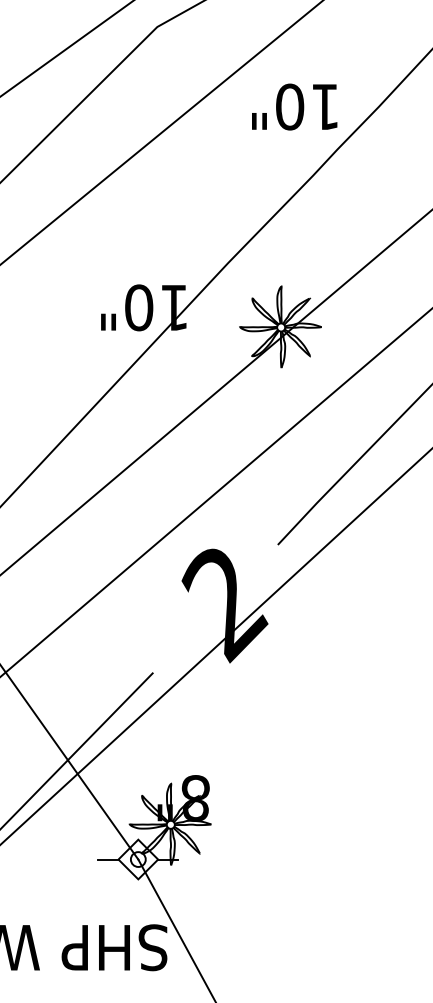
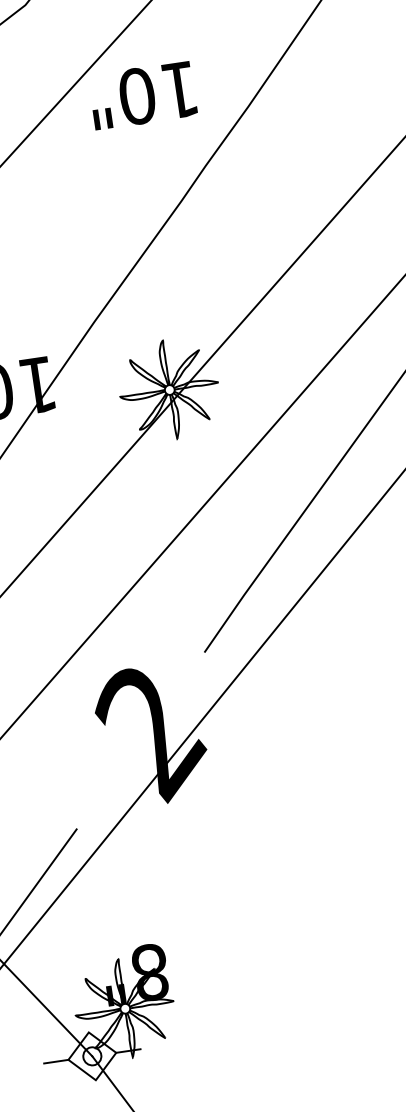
text: (294, 106) -> (142, 94), moved

